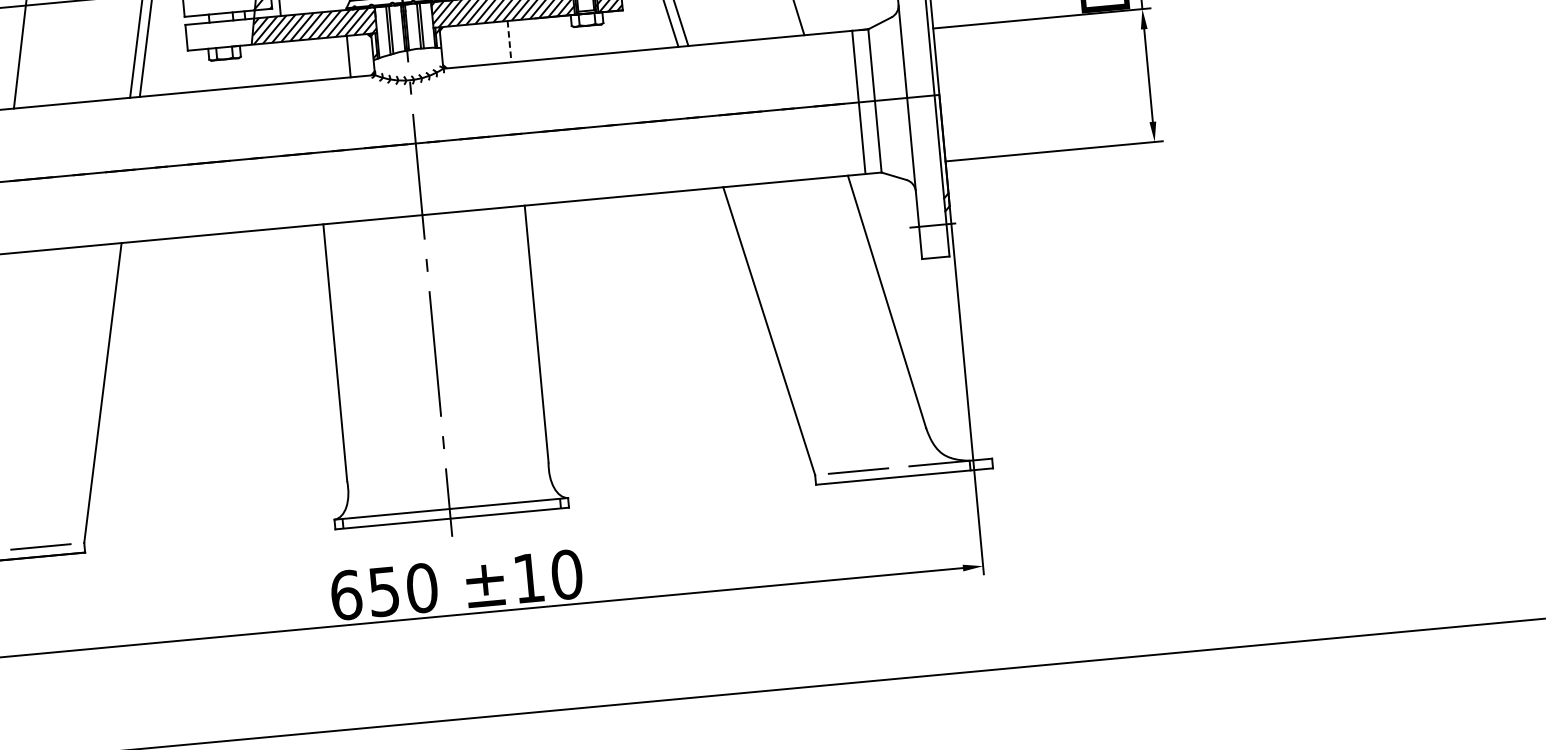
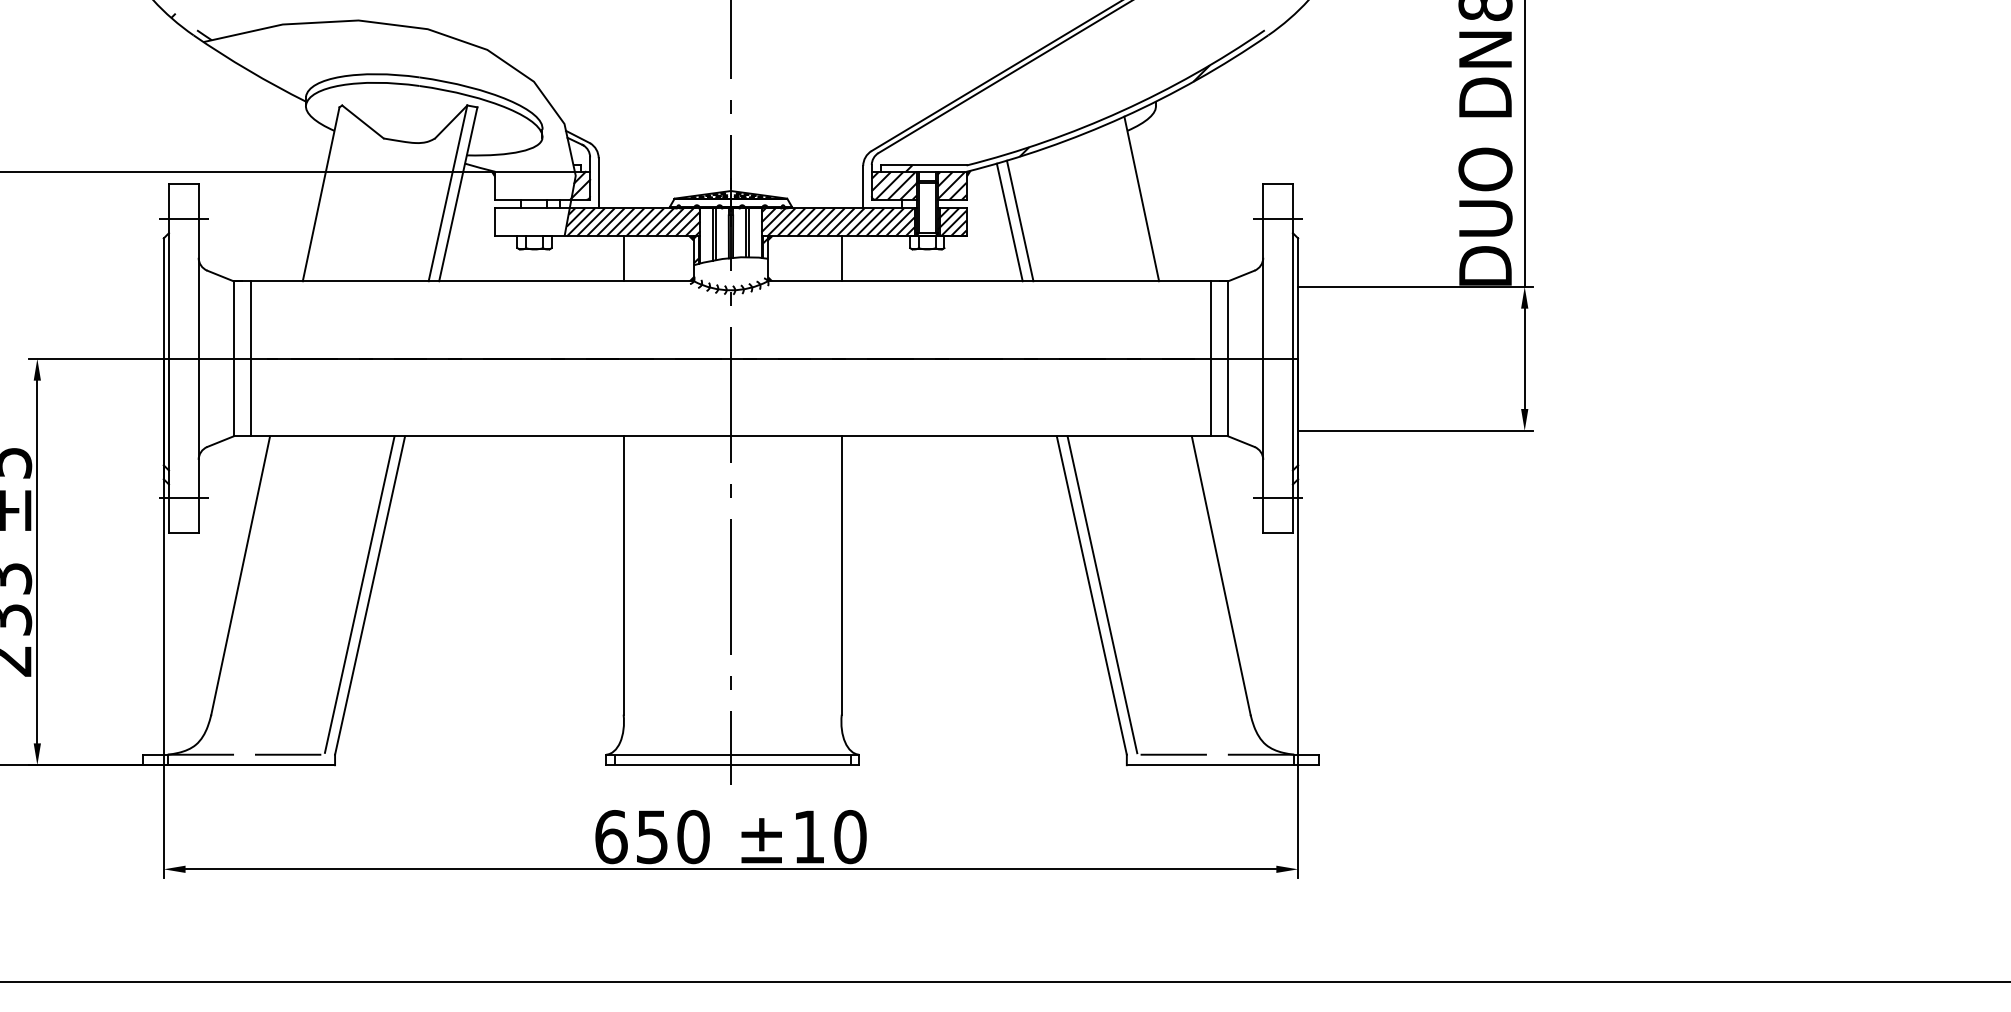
line: (509, 42) -> (841, 259), dashed -> solid
line: (348, 56) -> (623, 258), moved
line: (778, 329) -> (1102, 594), added
line: (93, 392) -> (359, 594), added

